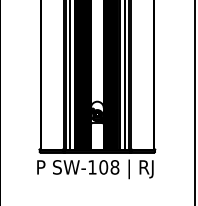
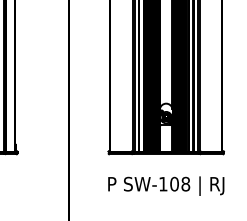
text: (95, 168) -> (166, 185), moved

